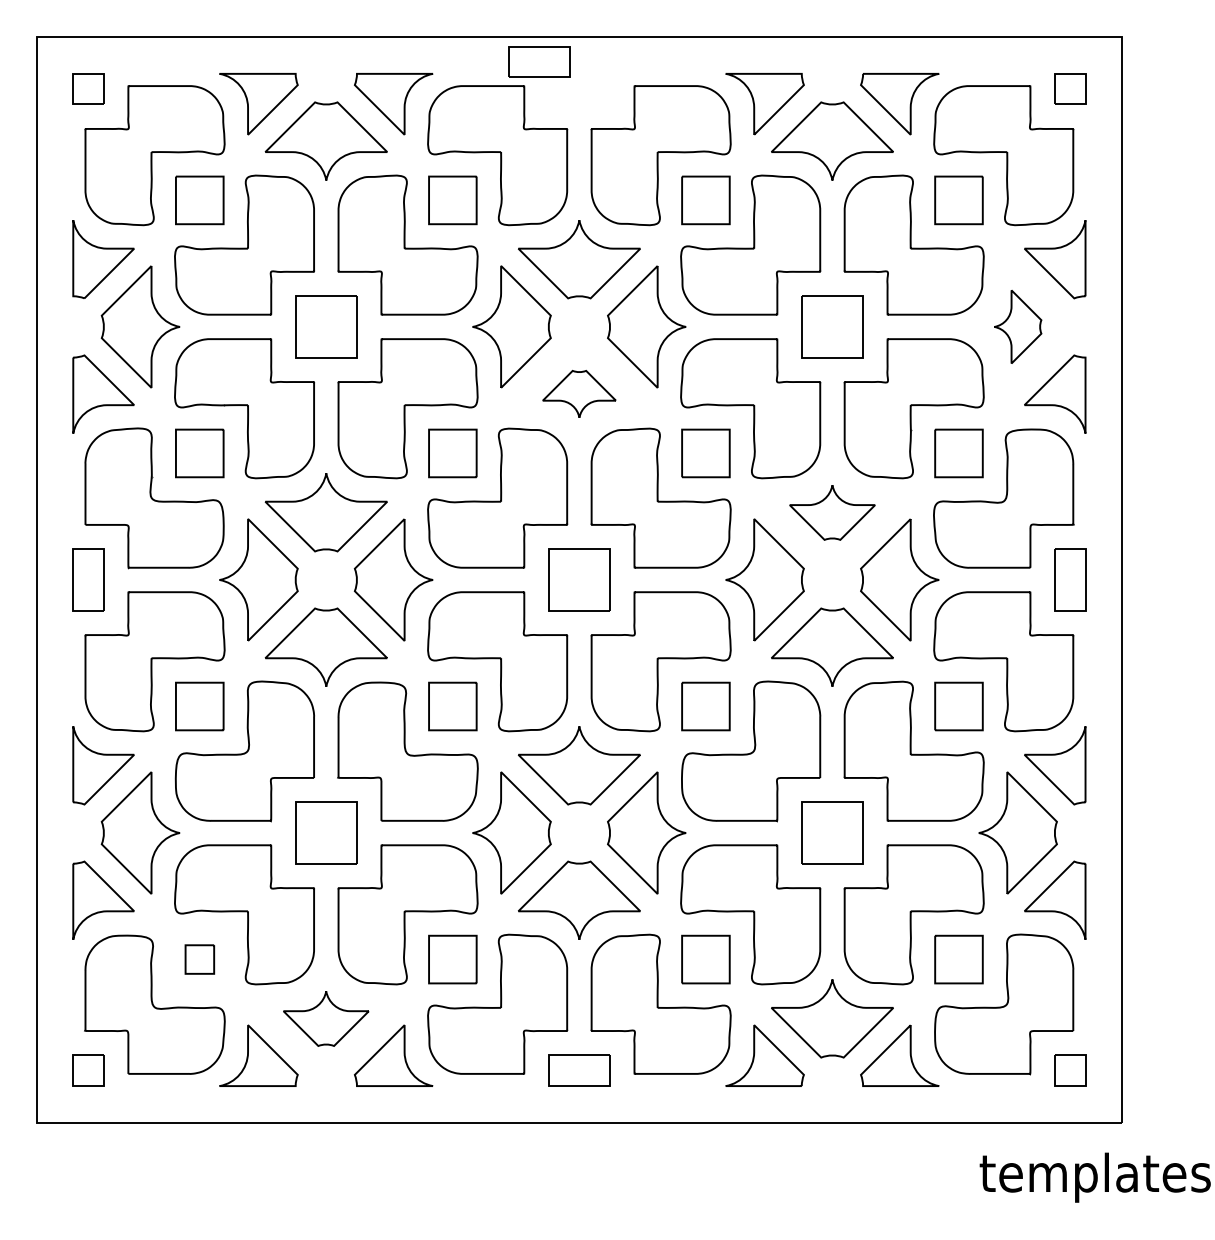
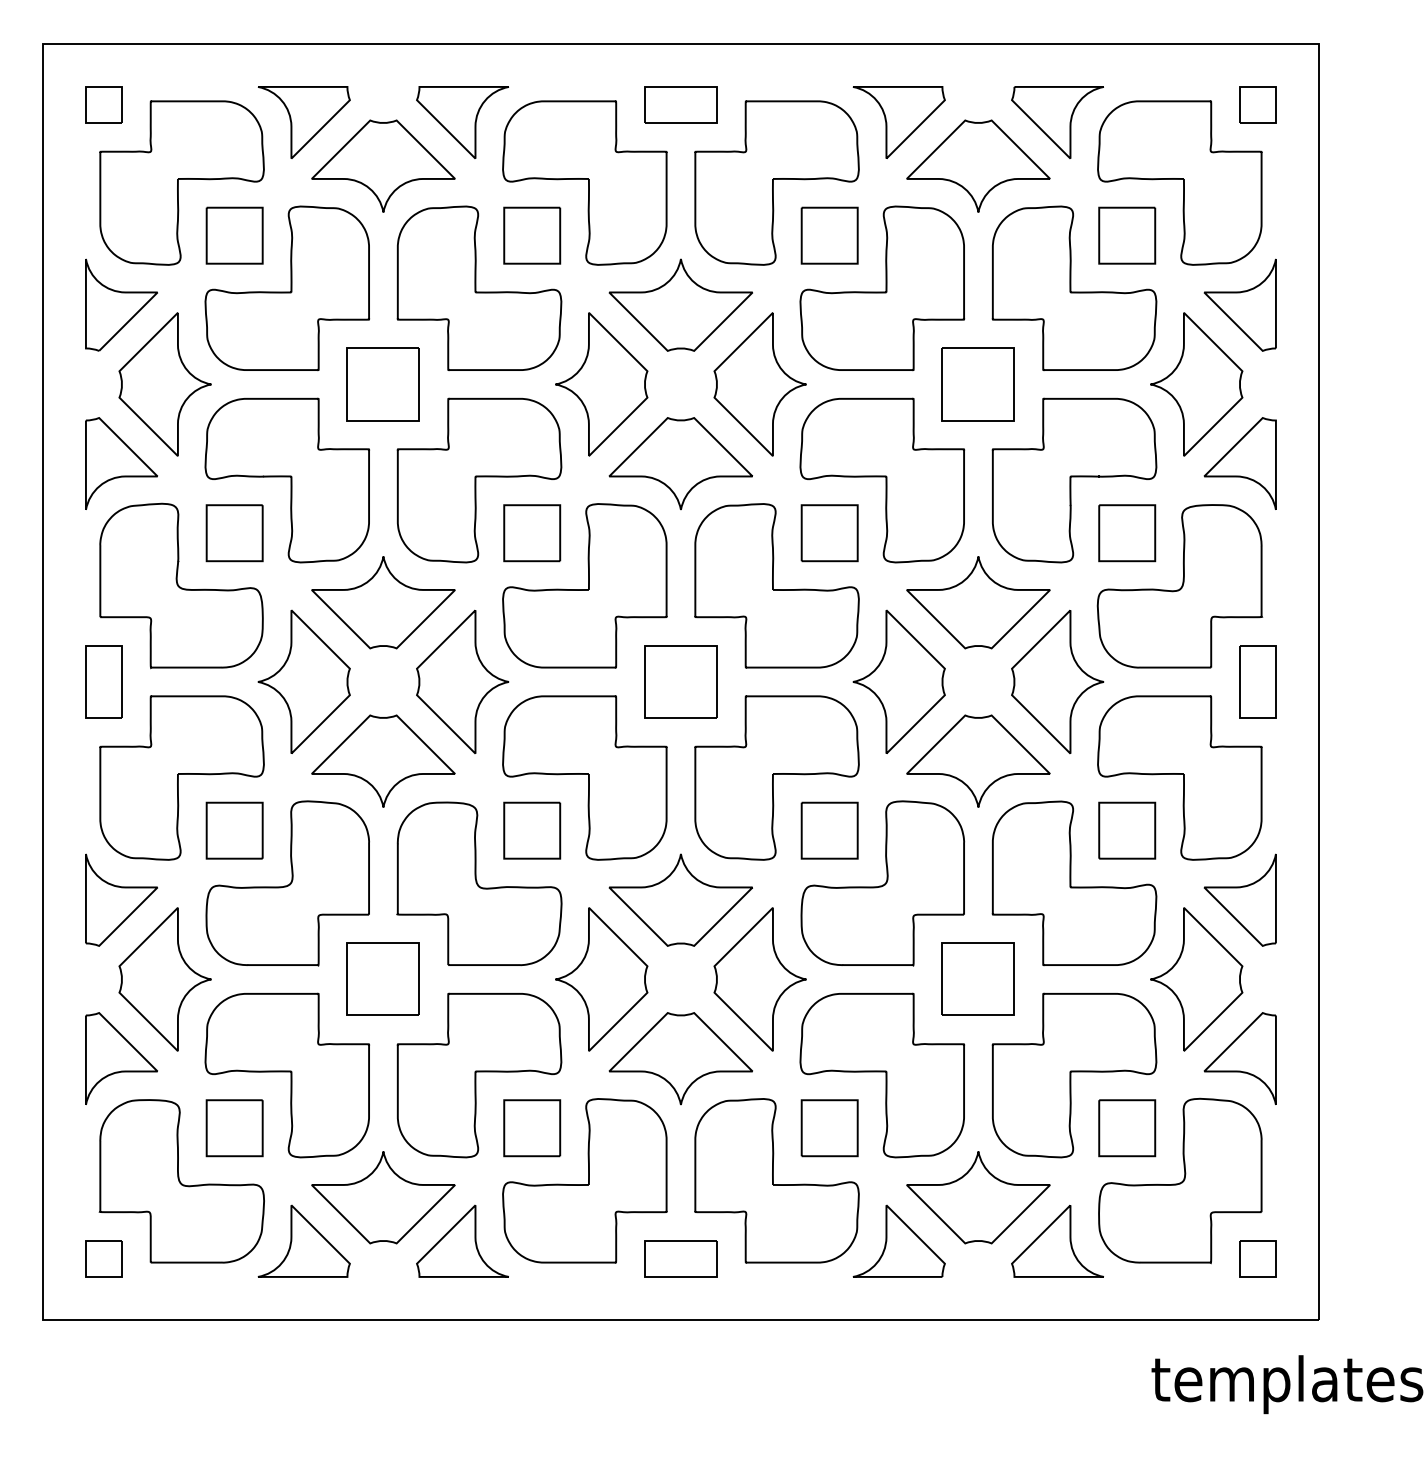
part: (539, 61) -> (681, 104), moved
part: (1017, 326) -> (1195, 383), size x1.67
part: (579, 393) -> (681, 462), size x1.67
part: (832, 512) -> (978, 602), size x1.43
part: (199, 959) -> (234, 1128), size x1.67
part: (325, 1018) -> (382, 1197), size x1.43

